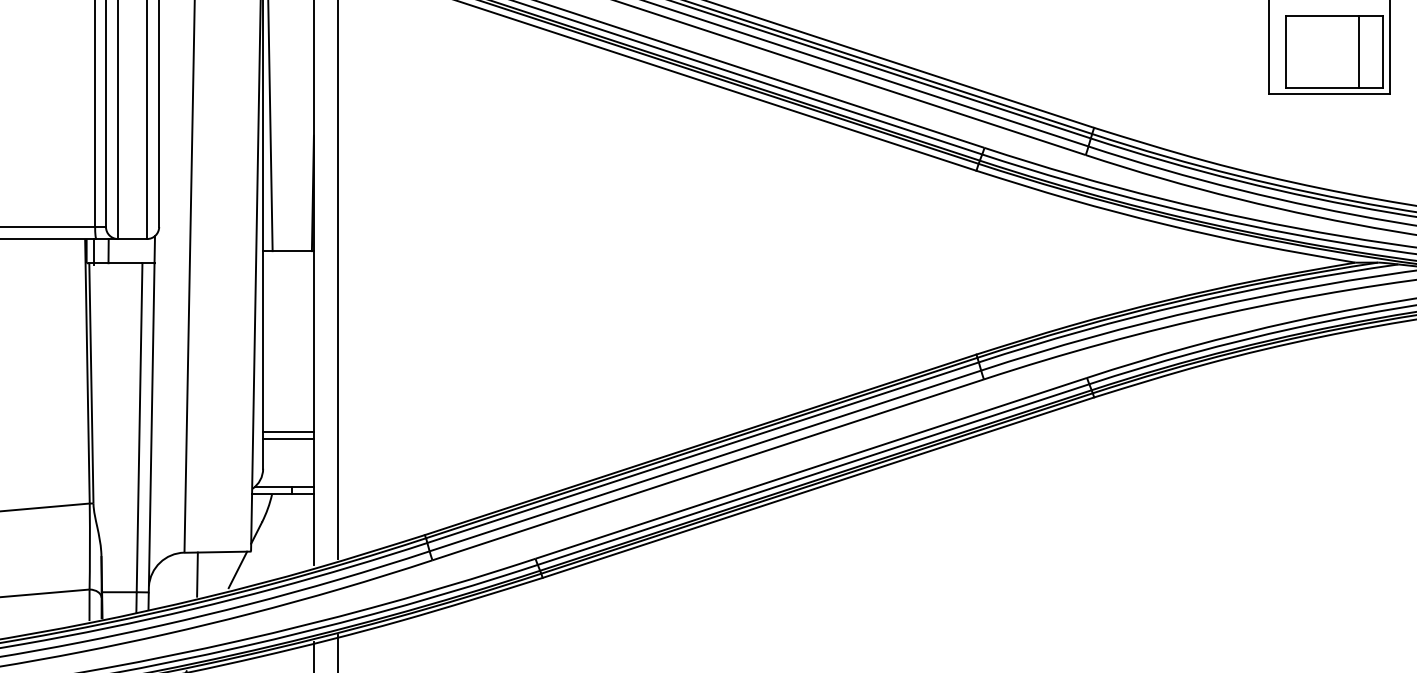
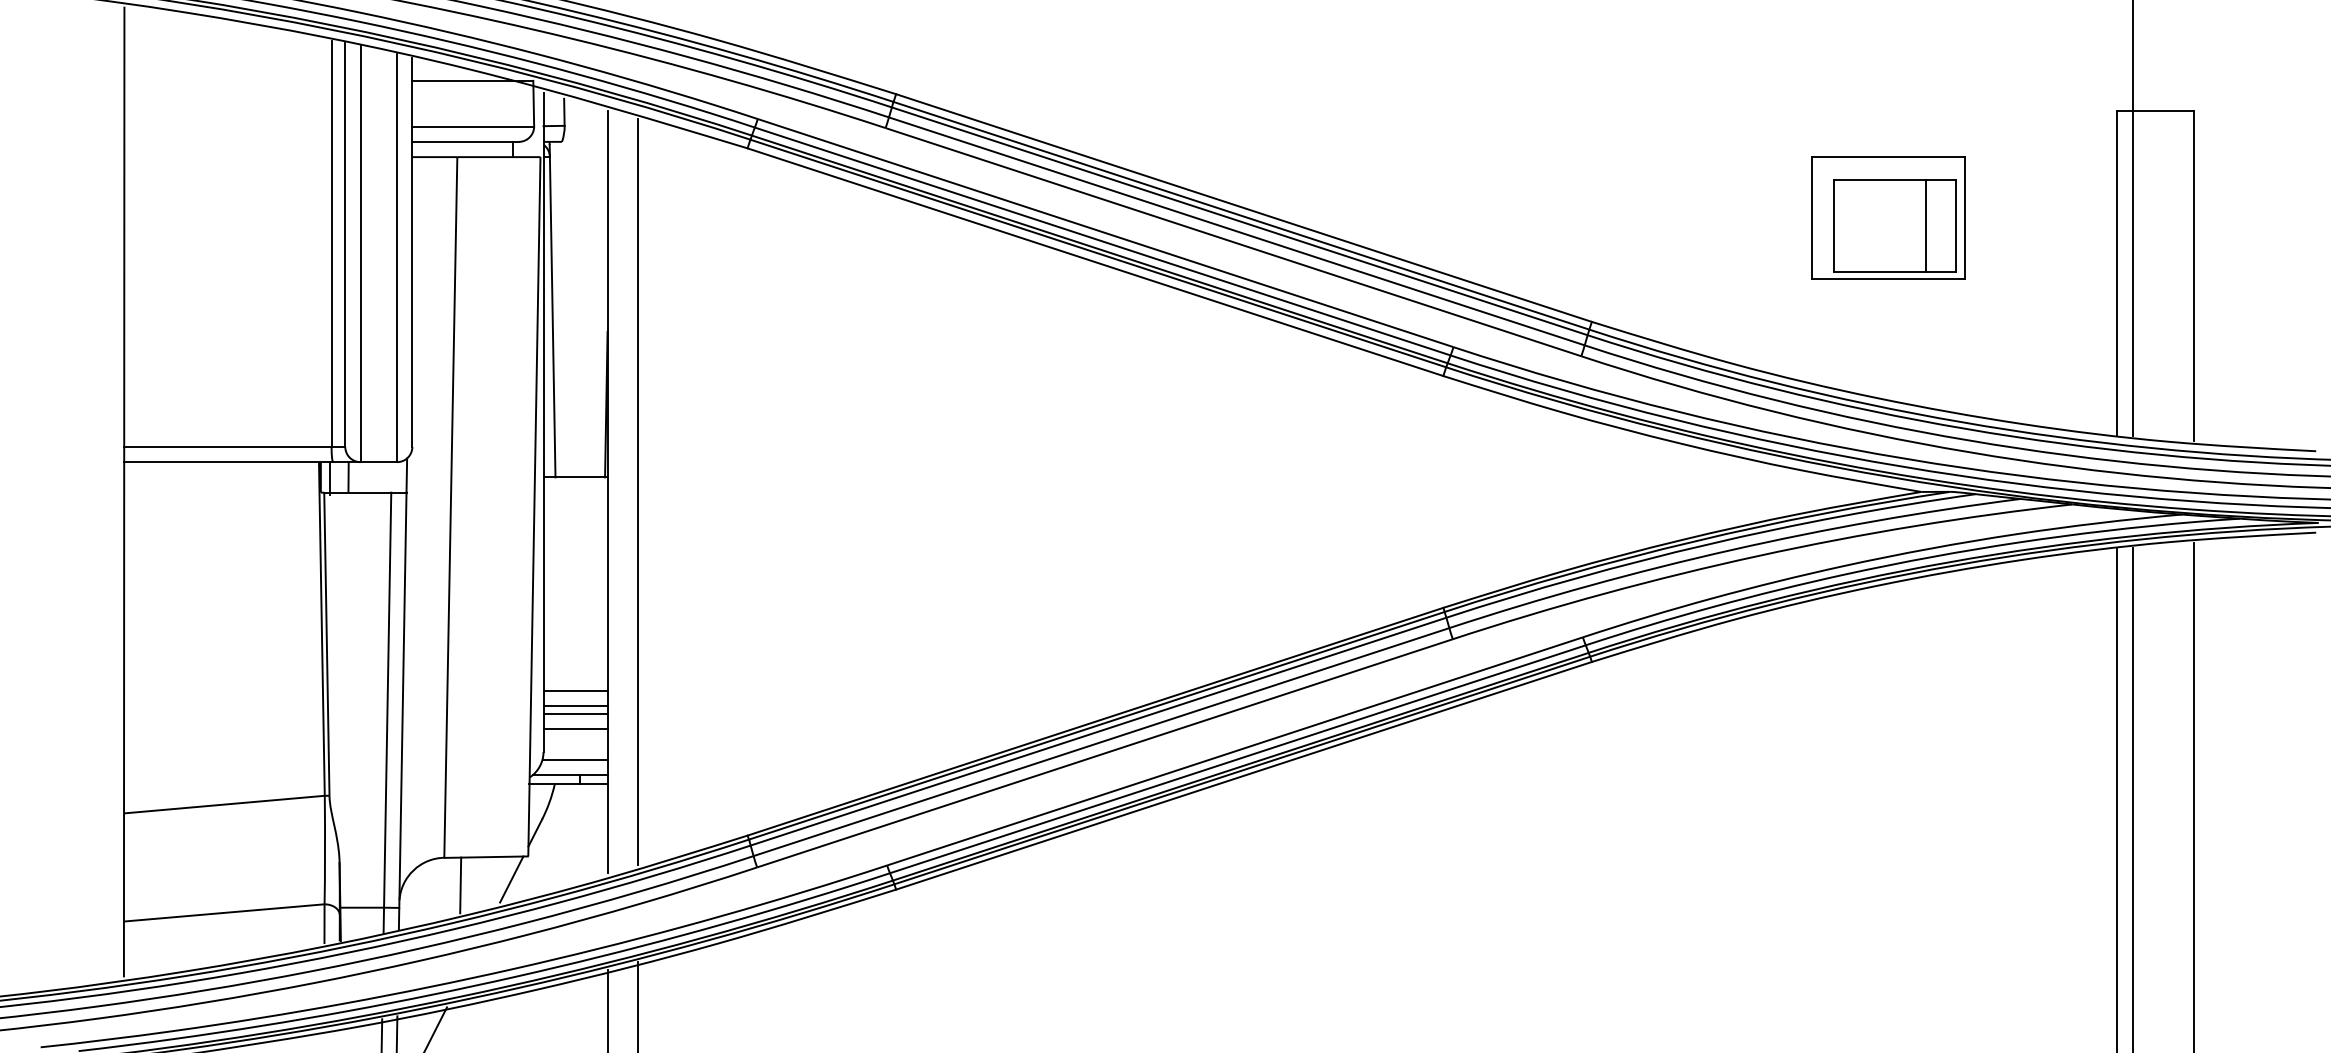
line: (288, 420) -> (575, 690), added
line: (288, 450) -> (575, 729), added
line: (287, 474) -> (574, 759), added

